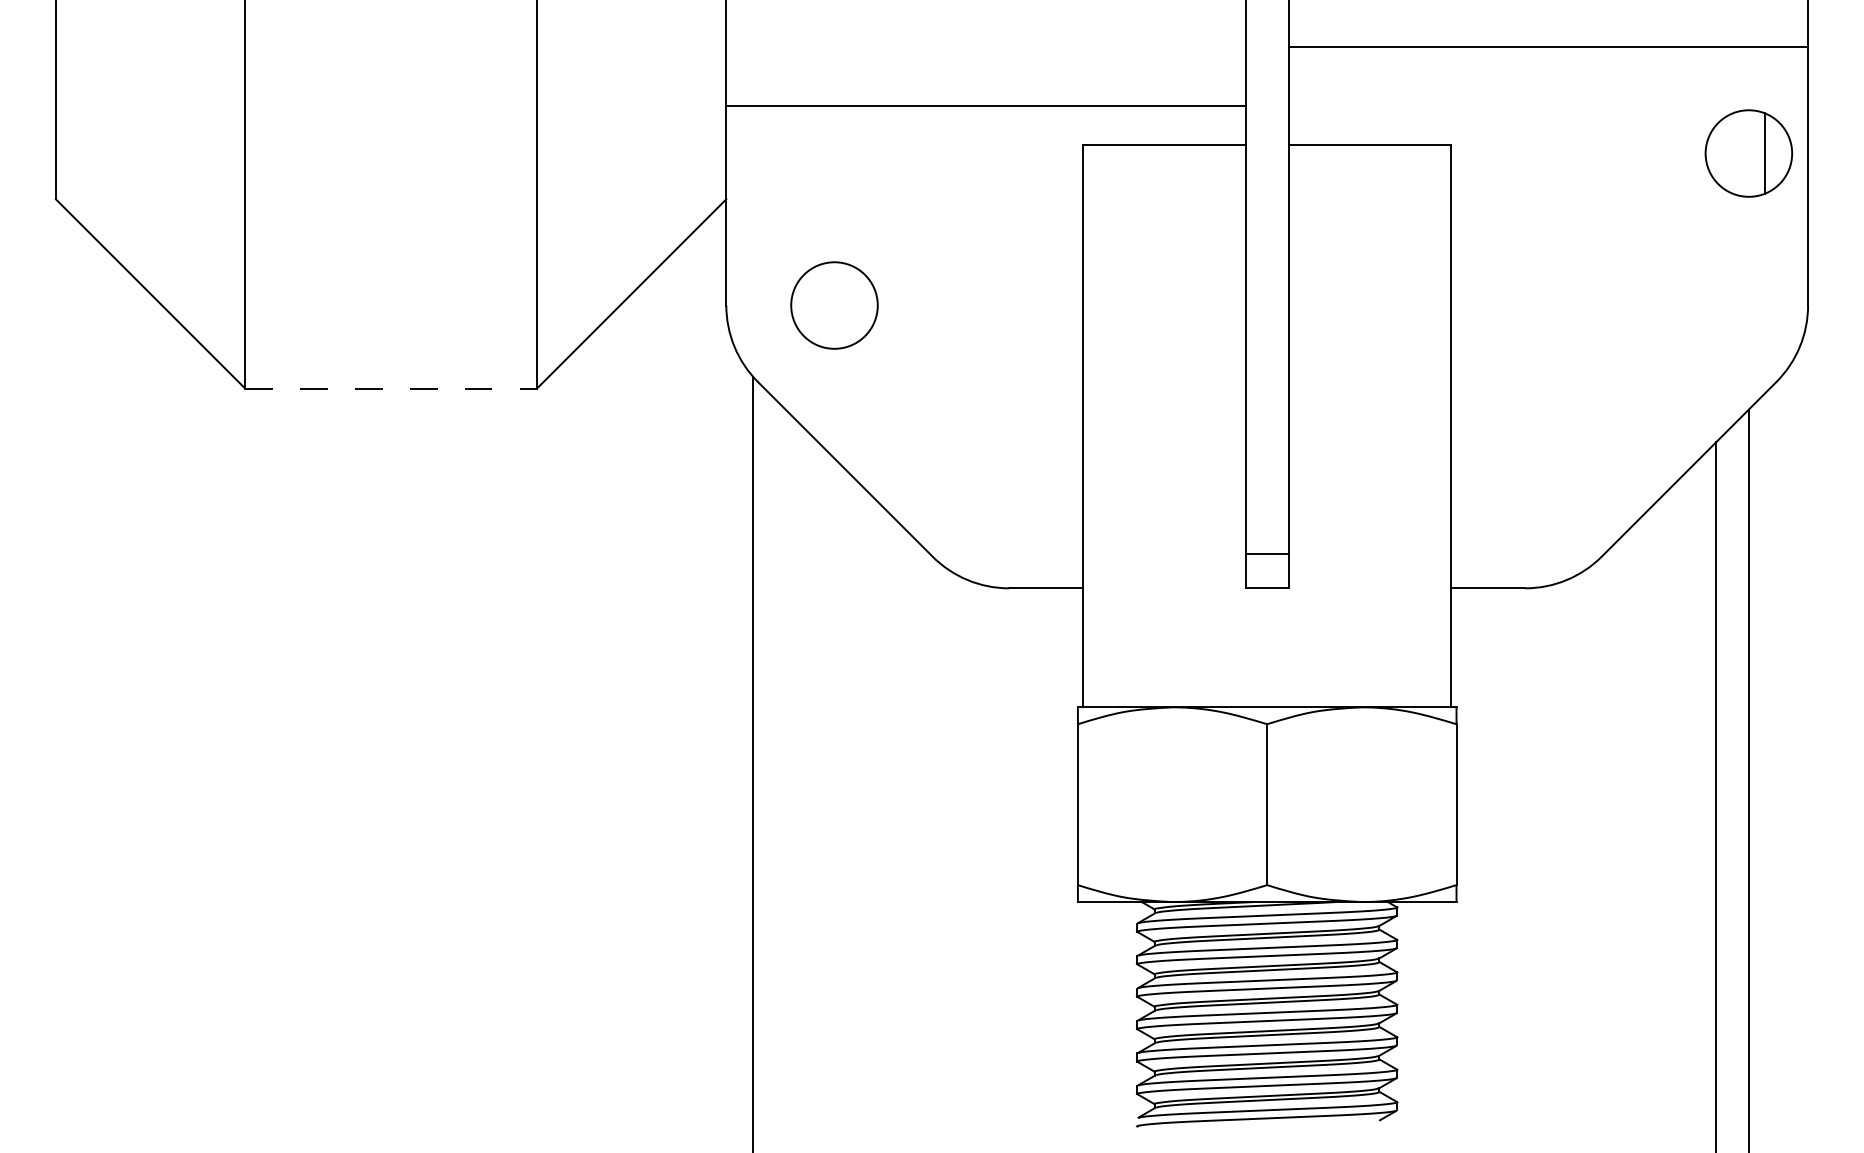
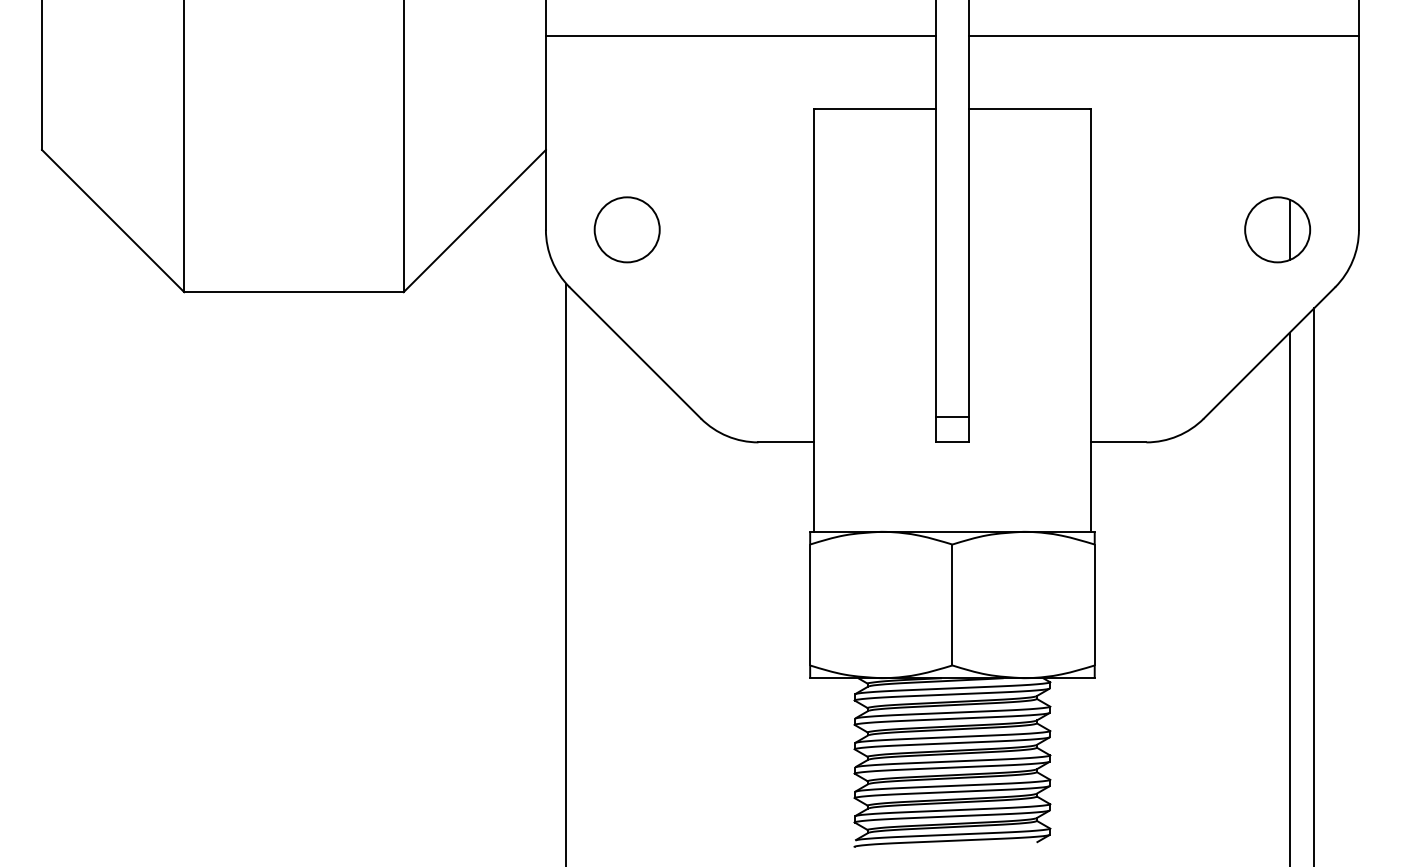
line: (985, 106) -> (740, 35), moved
part: (1748, 153) -> (1277, 229), moved
line: (391, 388) -> (294, 292), dashed -> solid

